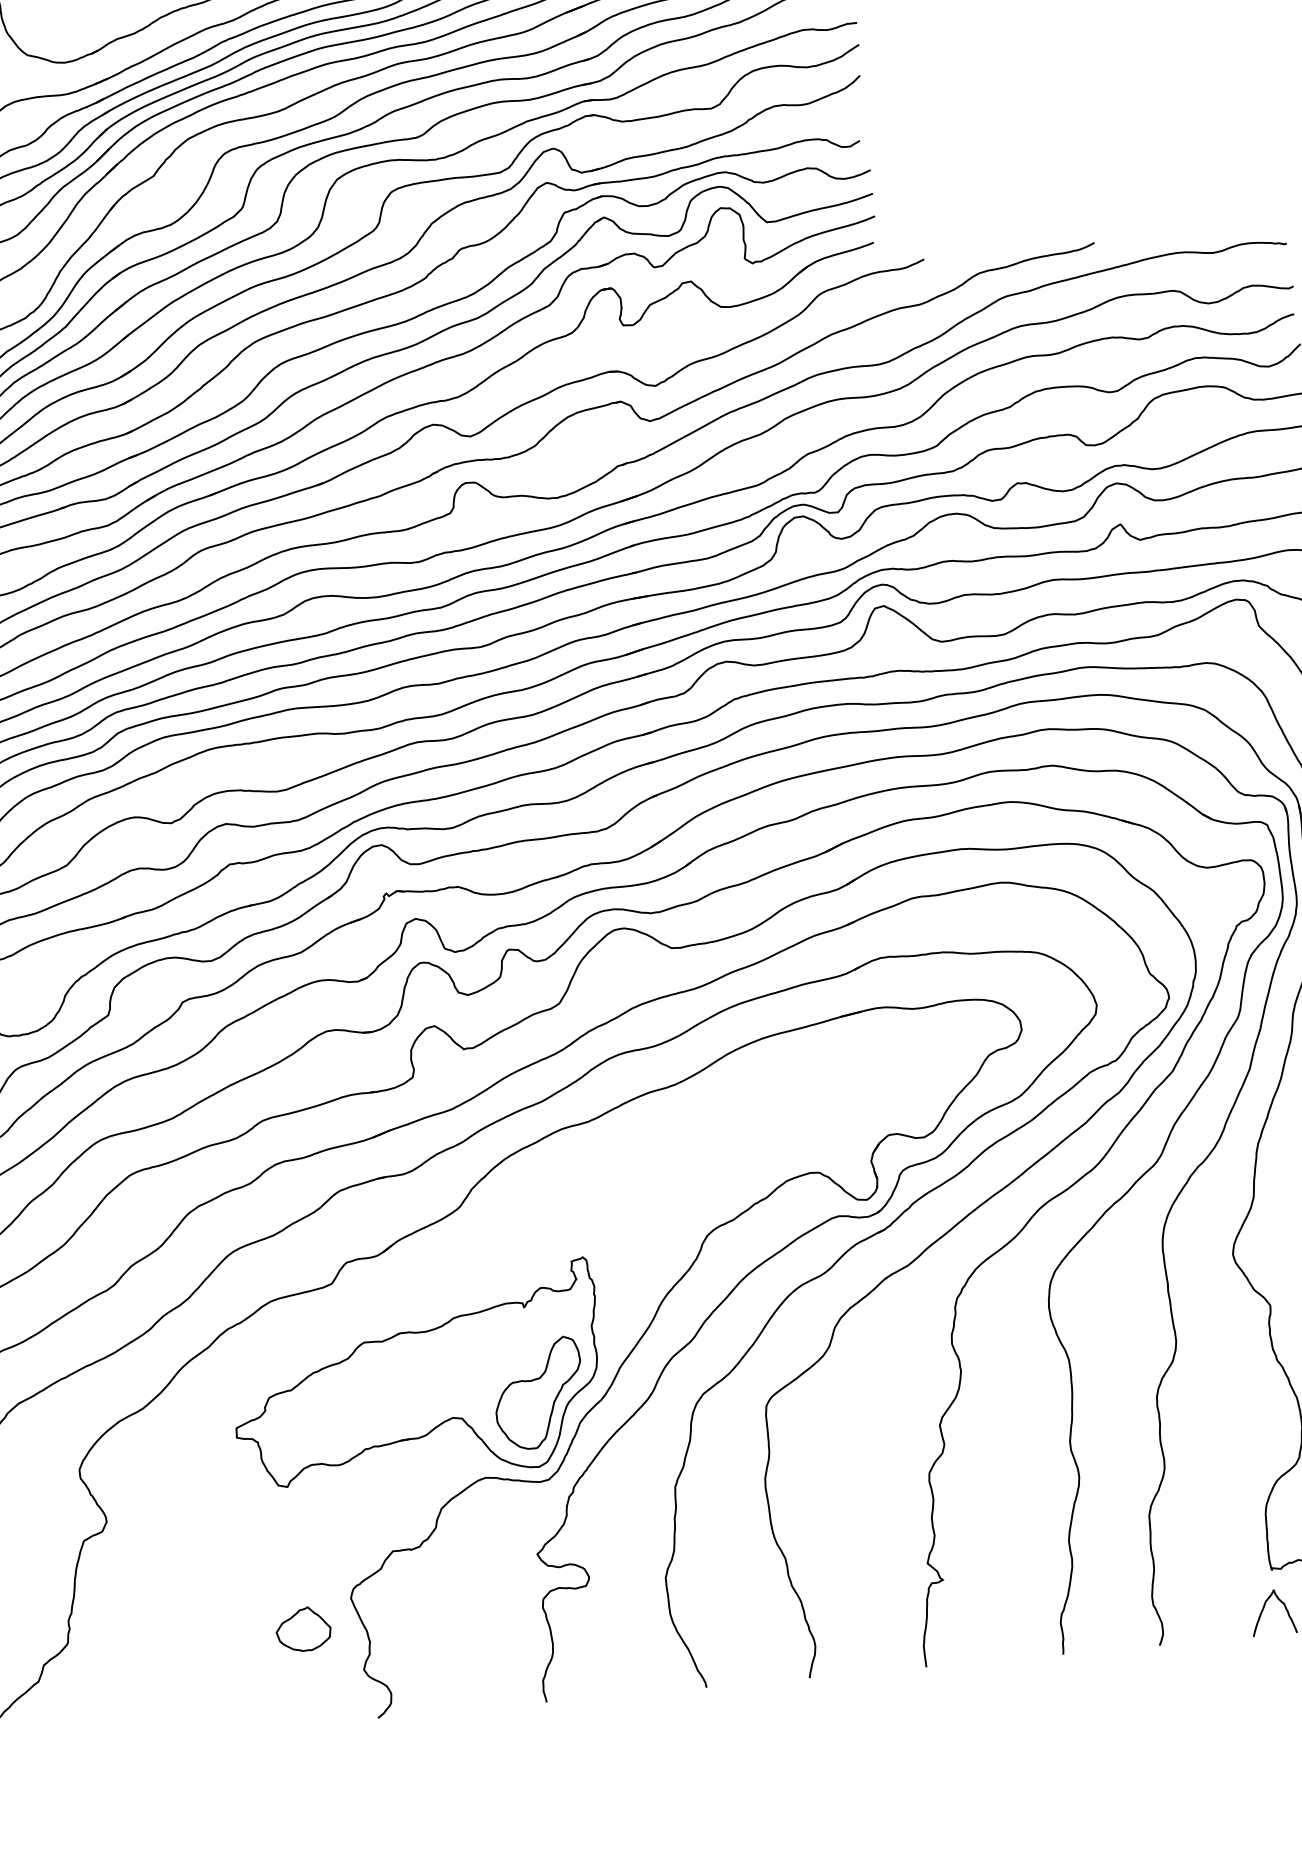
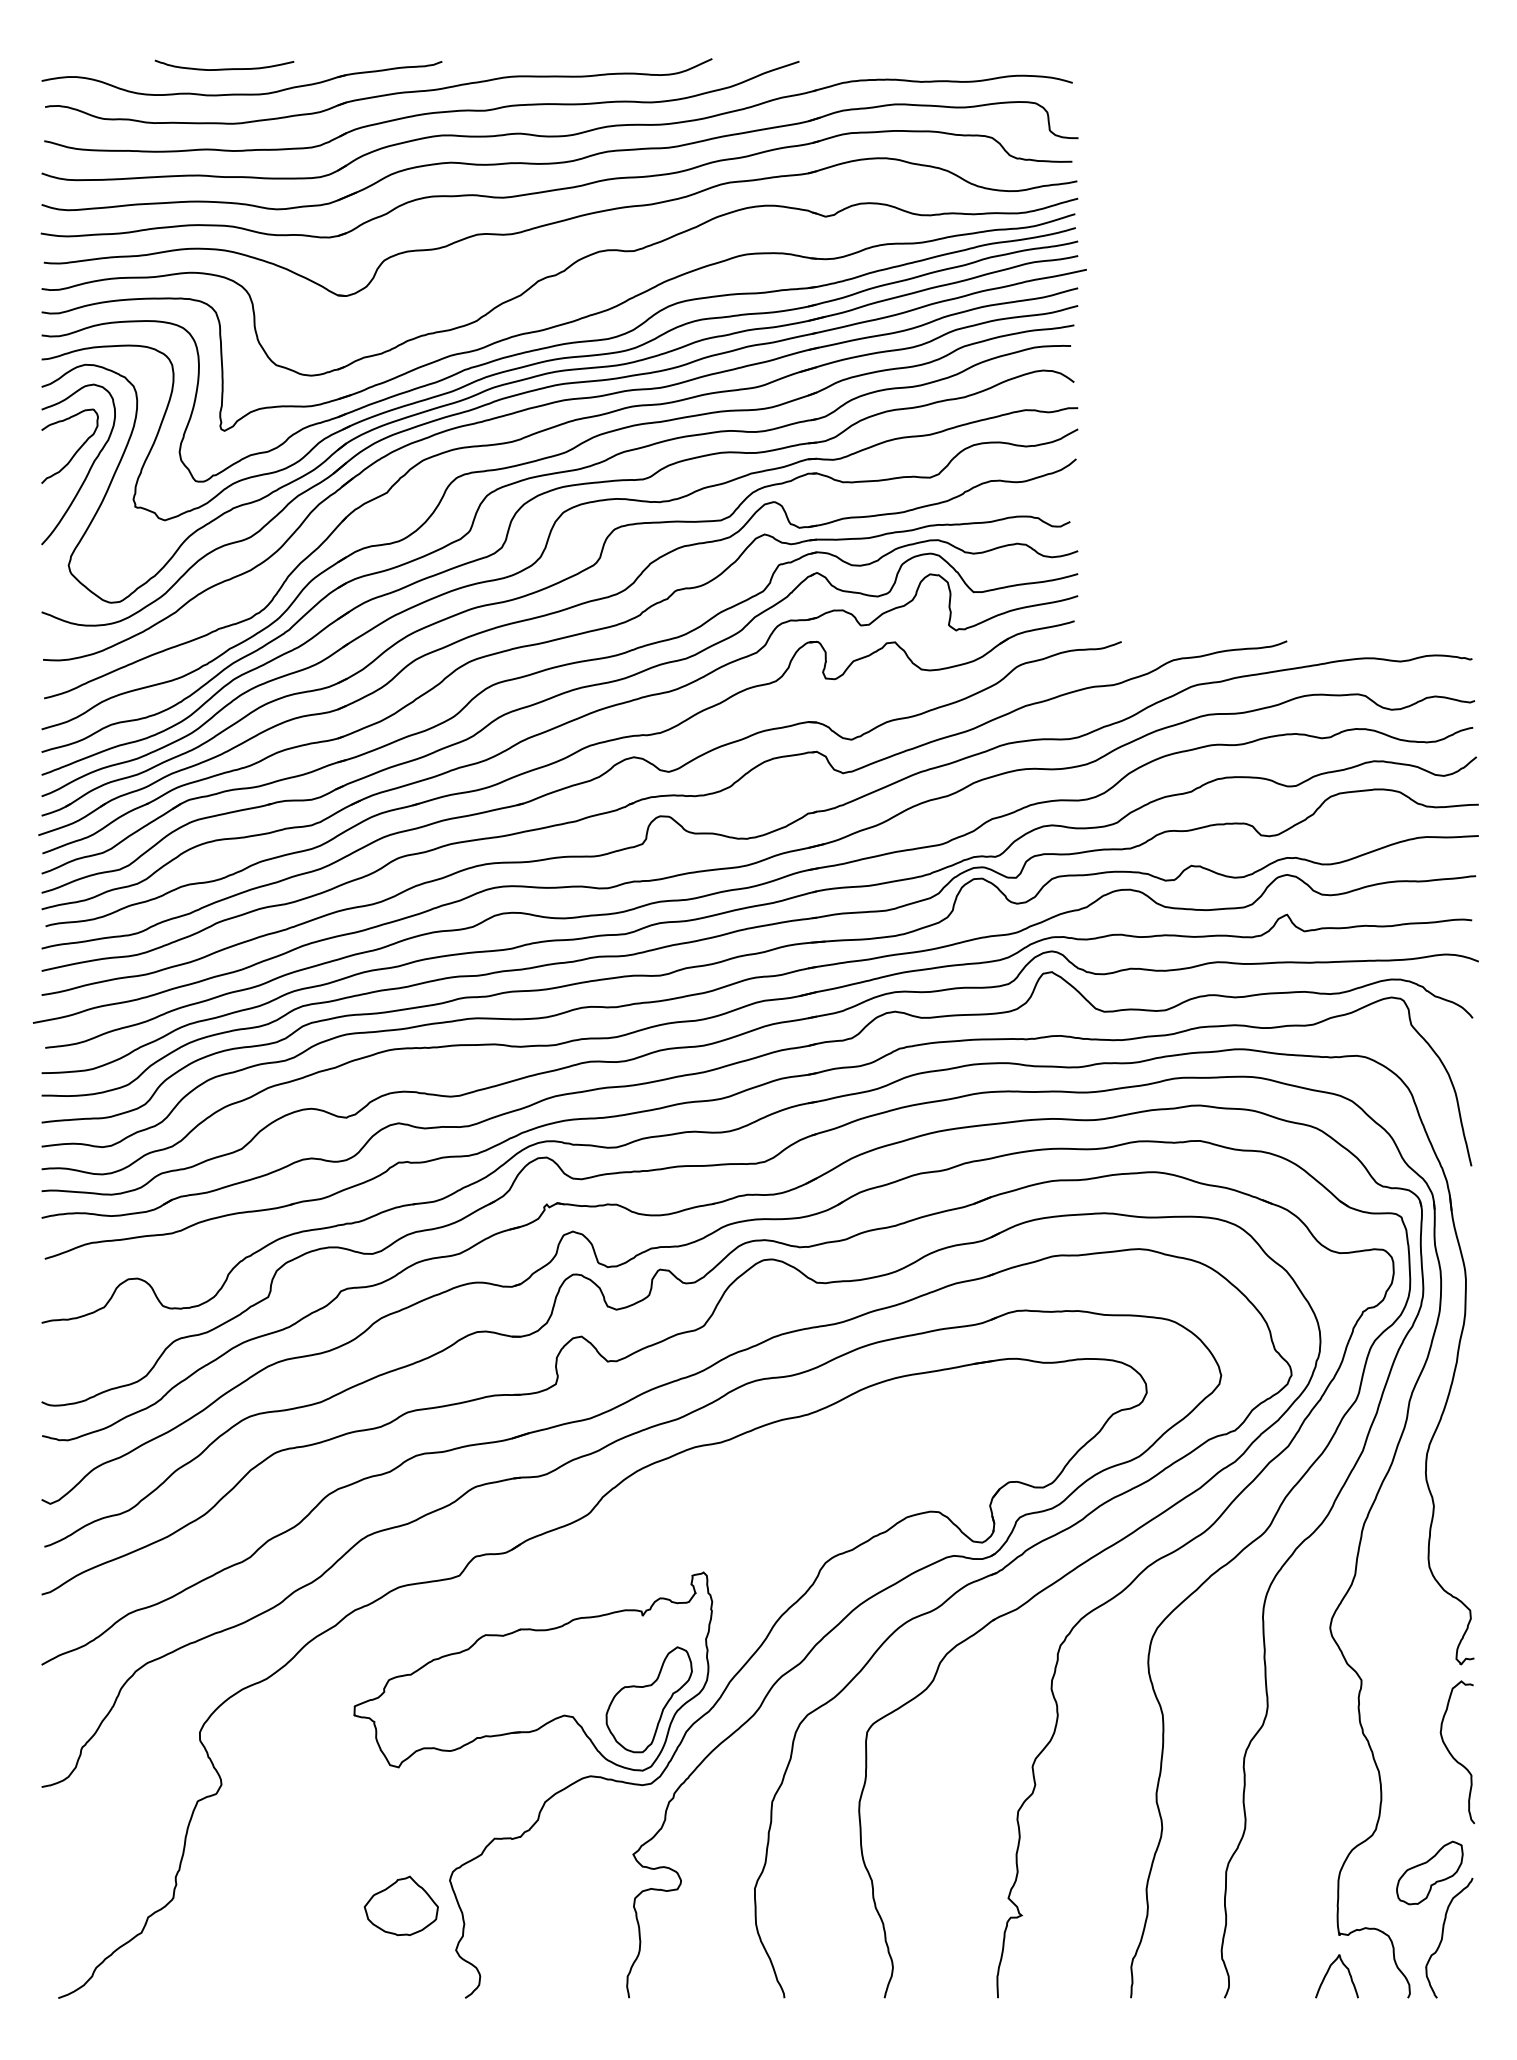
part: (303, 1628) -> (401, 1905), size x1.4

